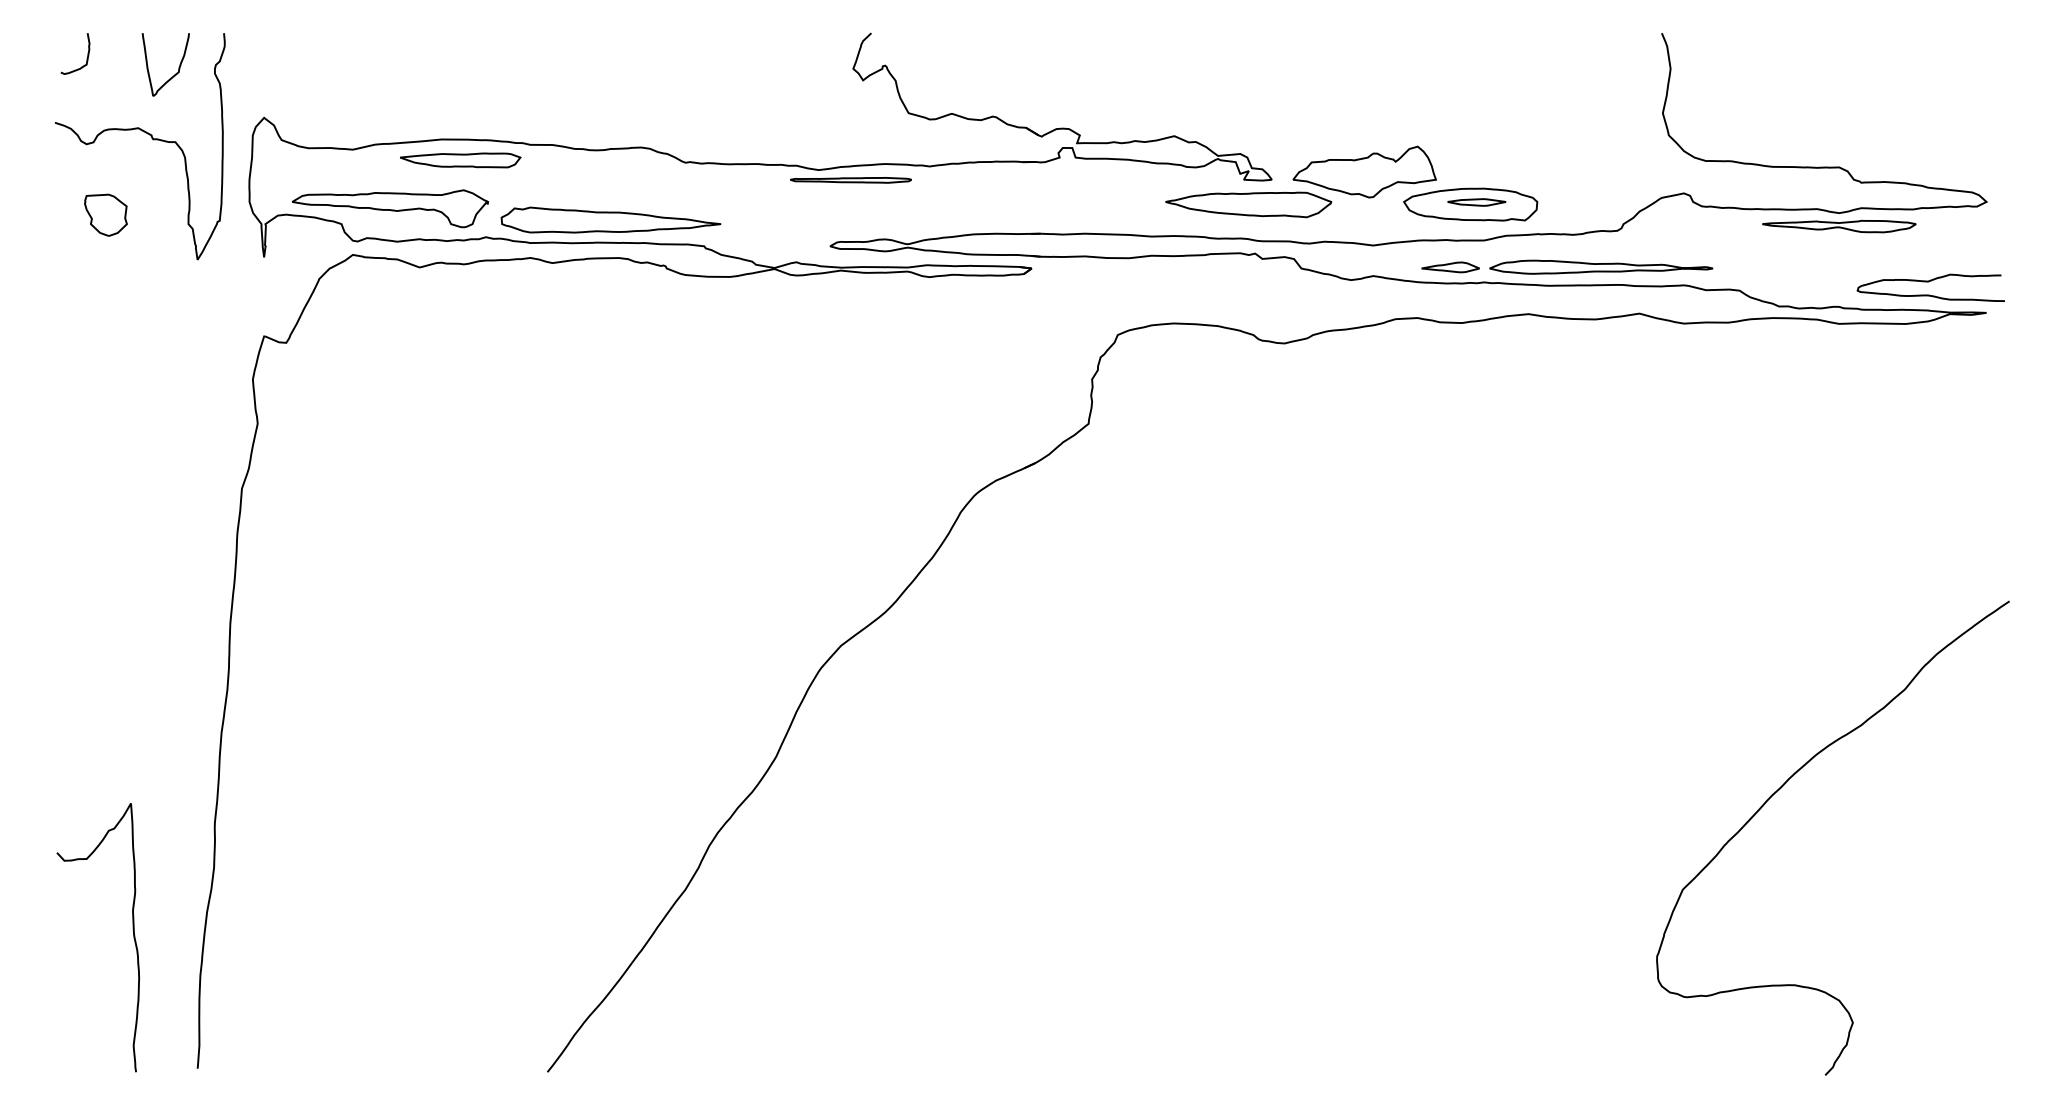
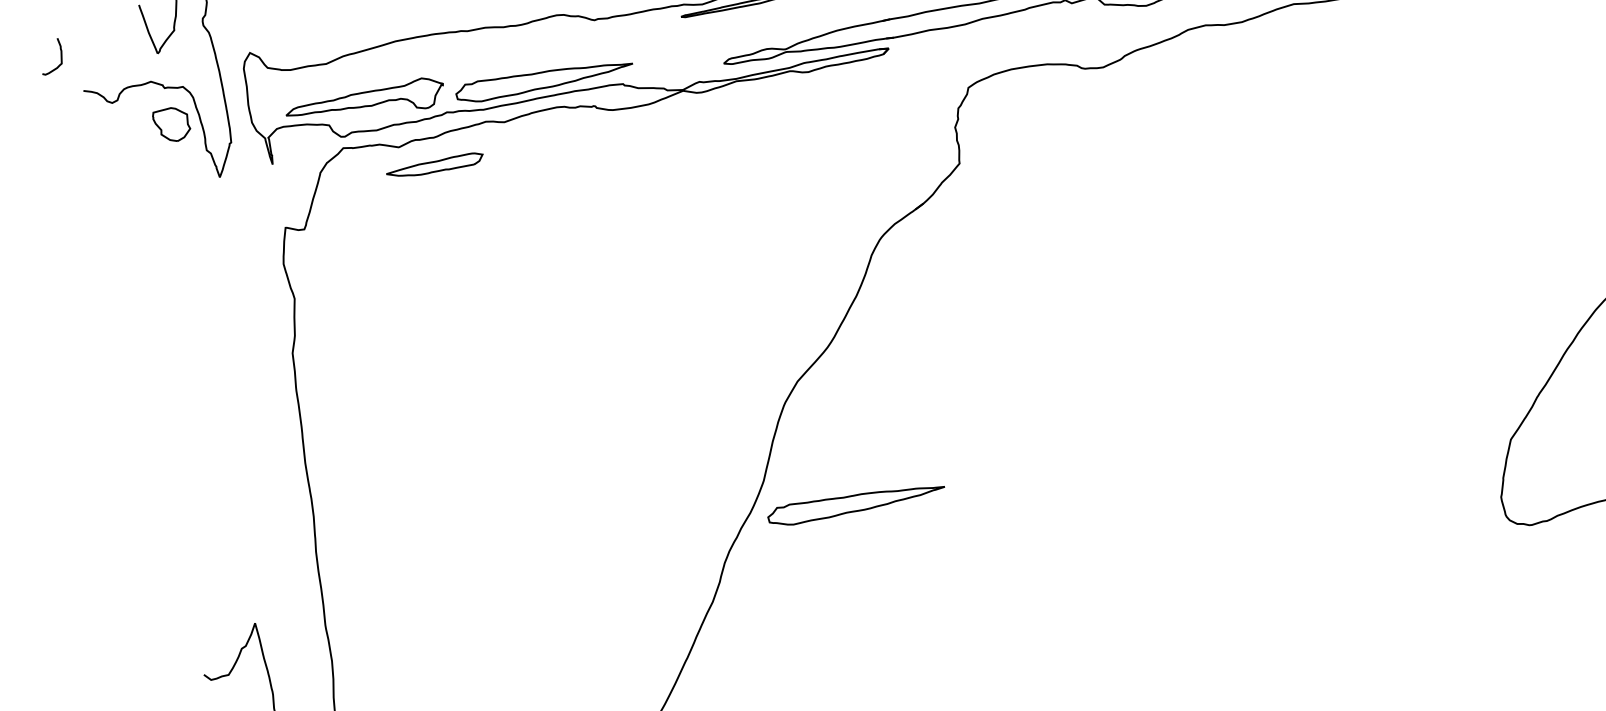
curve: (87, 53) -> (60, 54), moved
part: (460, 160) -> (435, 166), moved
part: (105, 214) -> (171, 124), moved
part: (881, 803) -> (855, 501), added

